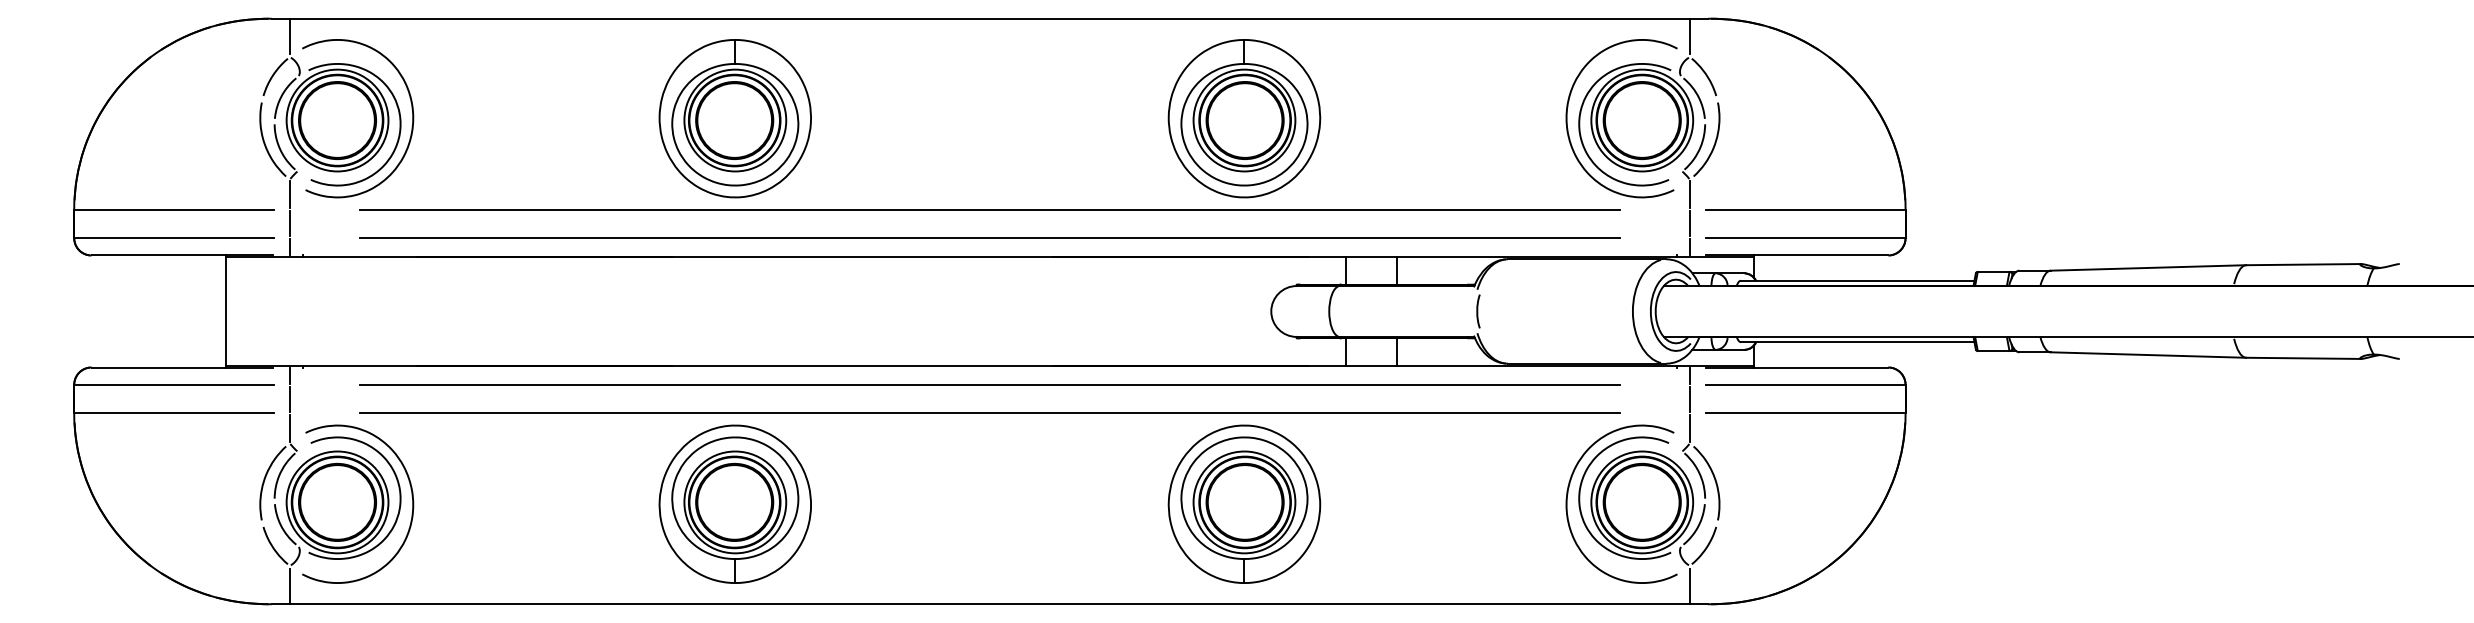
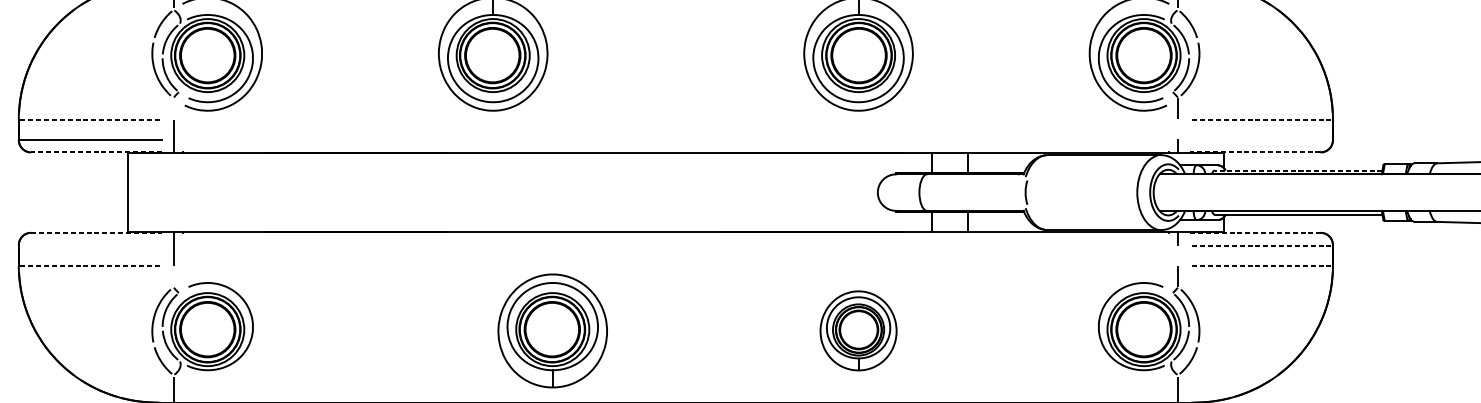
line: (289, 194) -> (173, 108), removed
line: (175, 209) -> (91, 119), solid -> dashed
line: (989, 209) -> (675, 119), removed
line: (1804, 209) -> (1260, 119), solid -> dashed
line: (1690, 223) -> (1178, 129), removed
line: (989, 237) -> (675, 139), removed
line: (1804, 237) -> (1260, 139), removed
line: (182, 255) -> (96, 152), solid -> dashed
line: (1797, 255) -> (1255, 152), solid -> dashed
line: (1857, 280) -> (1298, 170), solid -> dashed
line: (182, 367) -> (96, 232), solid -> dashed
line: (1797, 367) -> (1255, 232), solid -> dashed
line: (174, 385) -> (90, 245), removed
line: (989, 385) -> (675, 245), removed
line: (1804, 385) -> (1260, 245), solid -> dashed
line: (1690, 398) -> (1178, 255), removed
line: (175, 413) -> (91, 265), solid -> dashed
line: (989, 413) -> (675, 265), removed
line: (1804, 413) -> (1260, 265), solid -> dashed
line: (289, 427) -> (173, 275), removed
curve: (1568, 494) -> (1091, 323), removed
curve: (411, 496) -> (260, 325), removed
part: (734, 503) -> (552, 330), moved
part: (1244, 503) -> (858, 330), size x0.7

